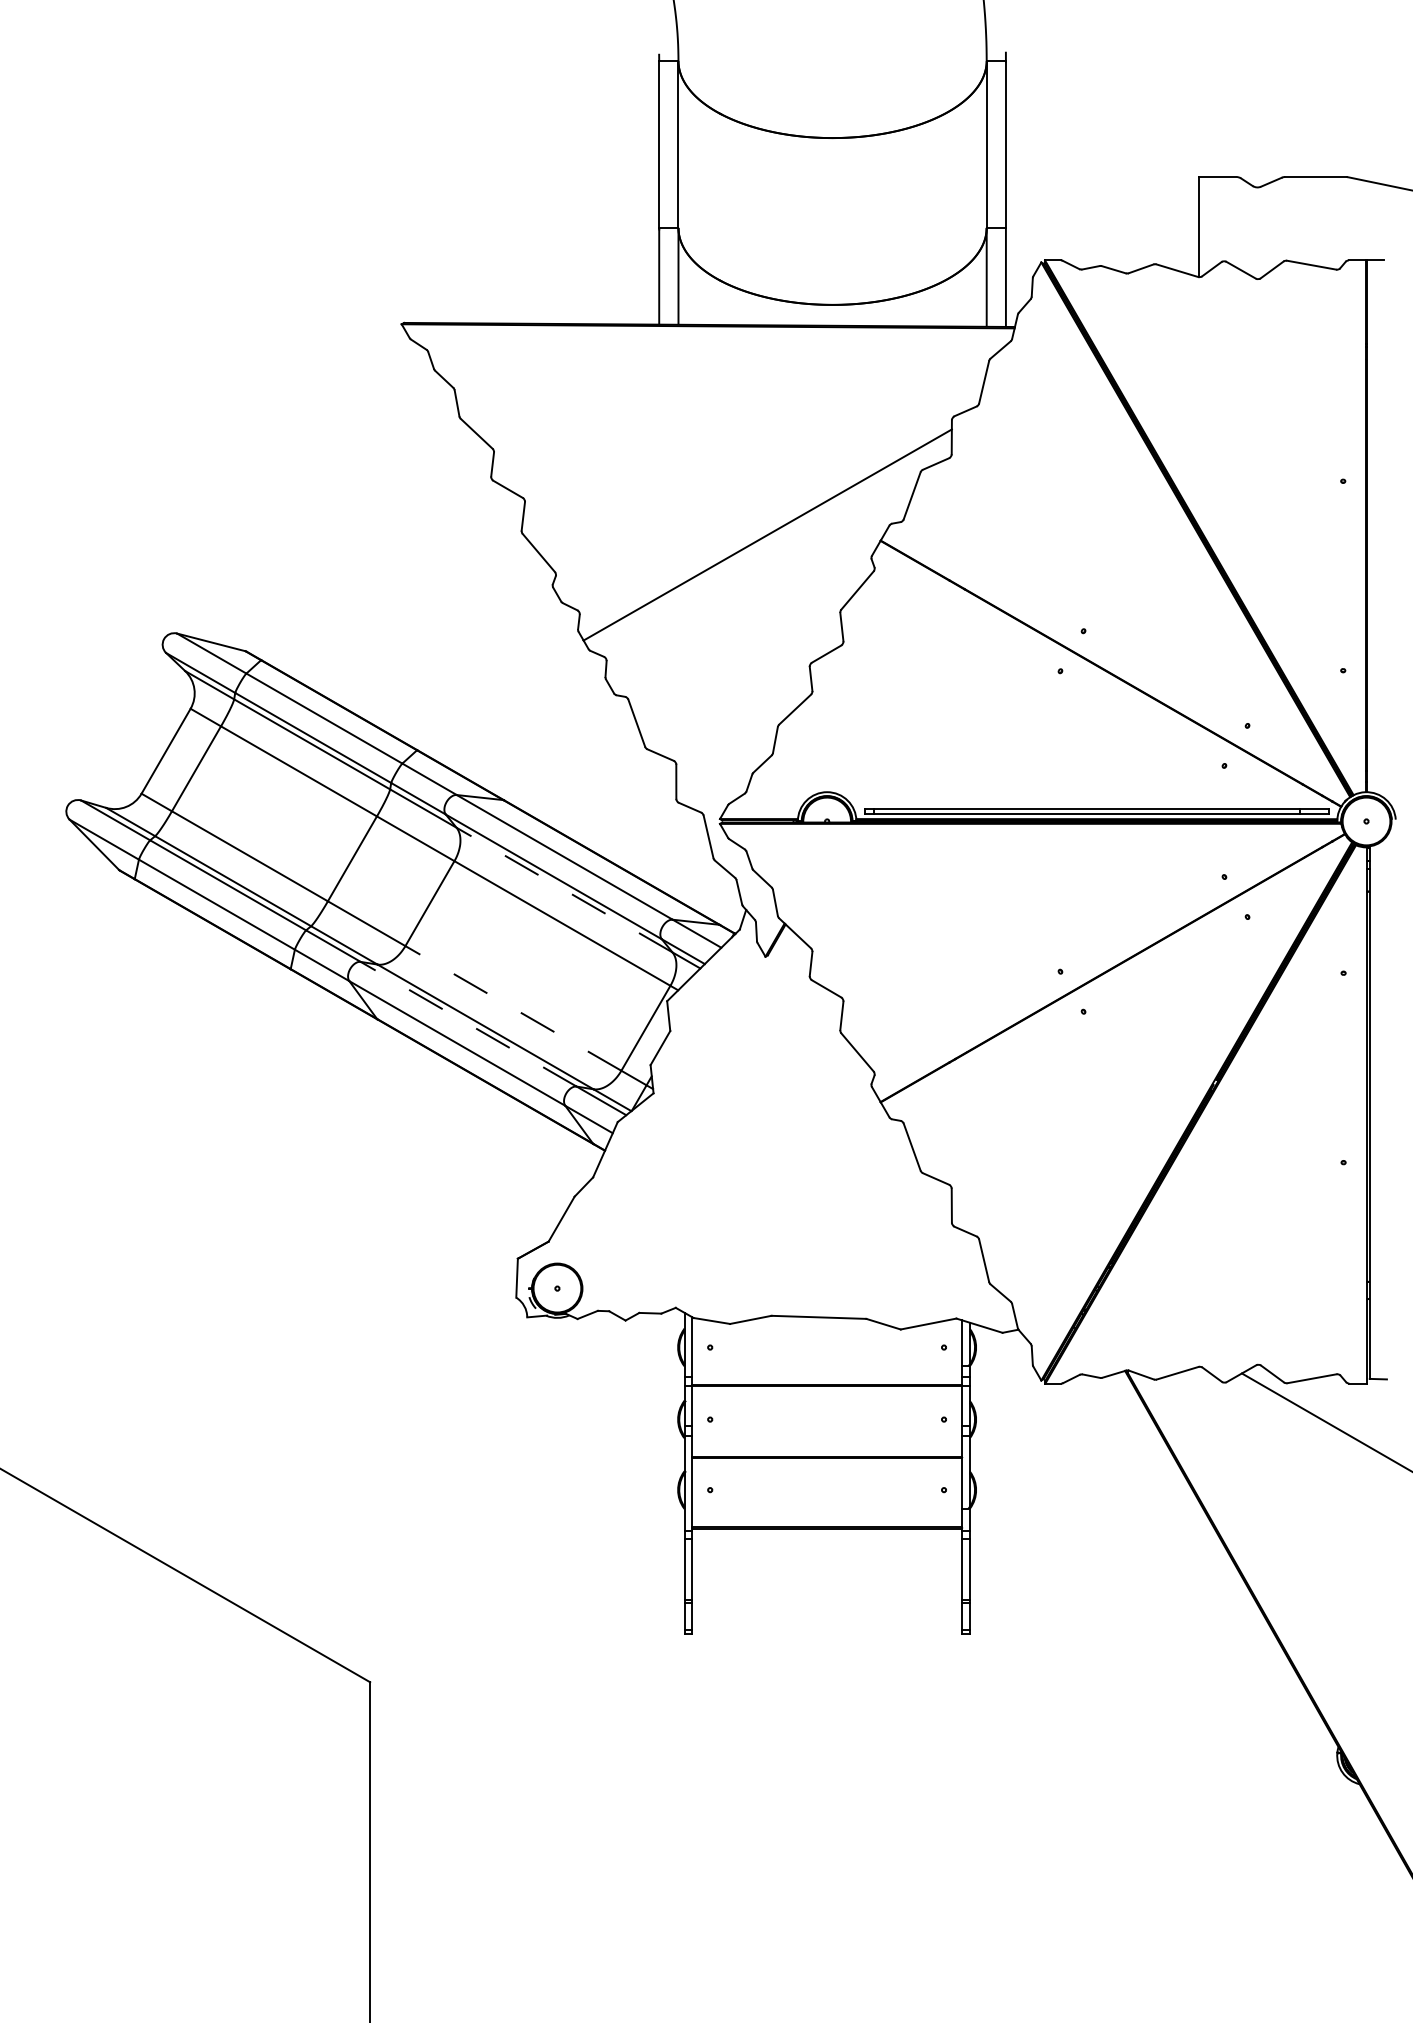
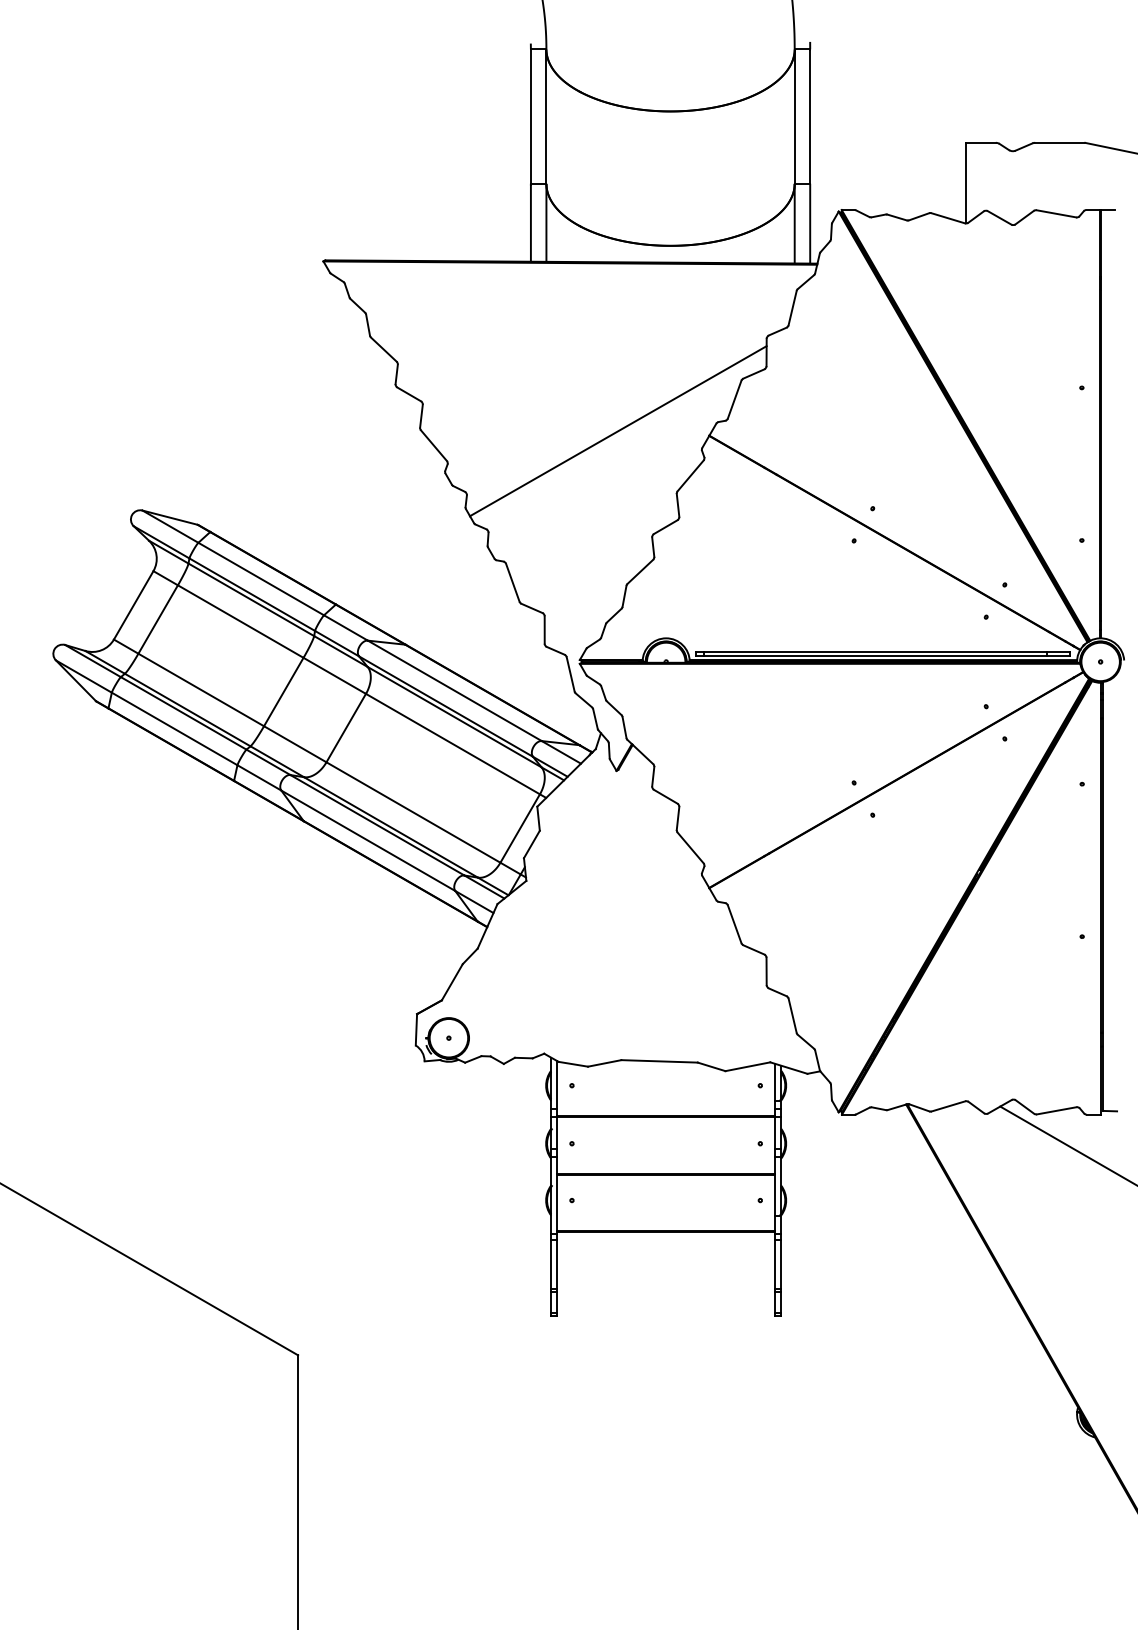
line: (564, 890) -> (454, 717), dashed -> solid
line: (513, 1008) -> (413, 812), dashed -> solid
line: (468, 1024) -> (377, 825), dashed -> solid

